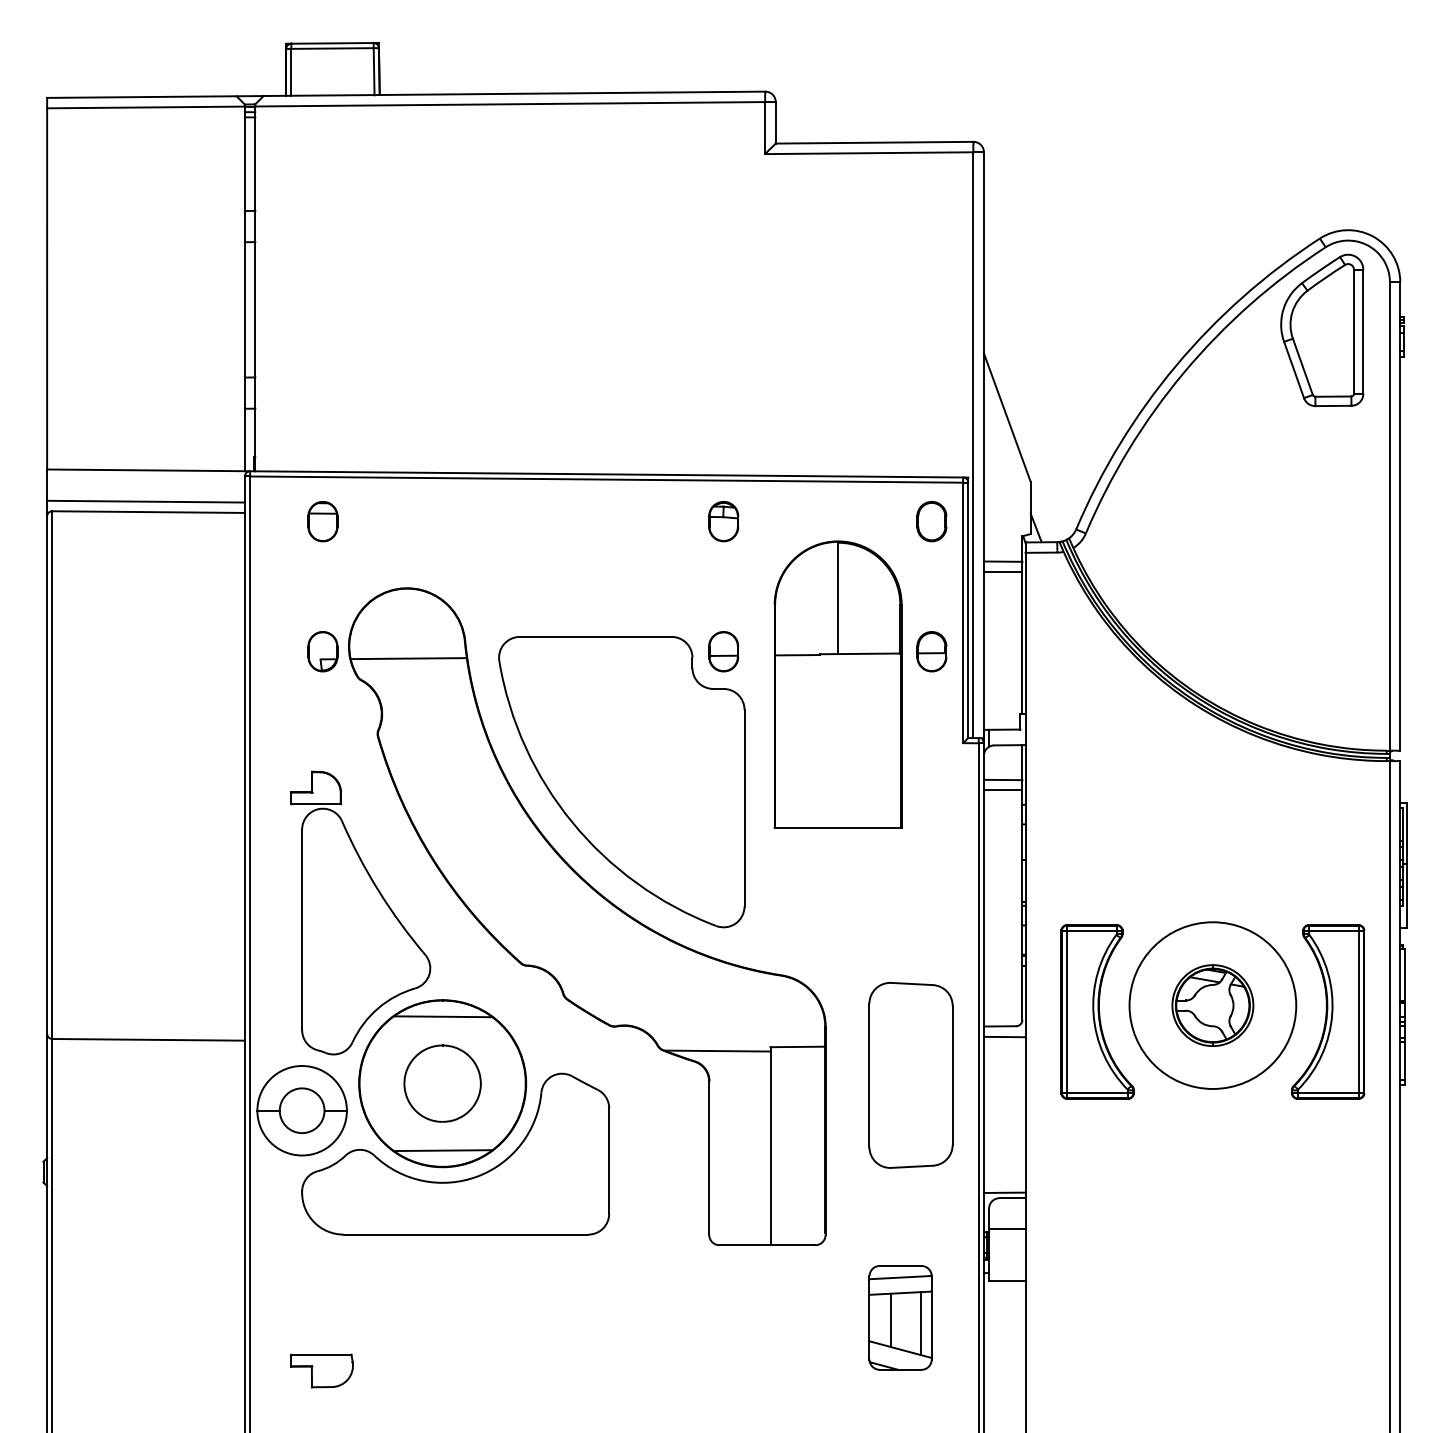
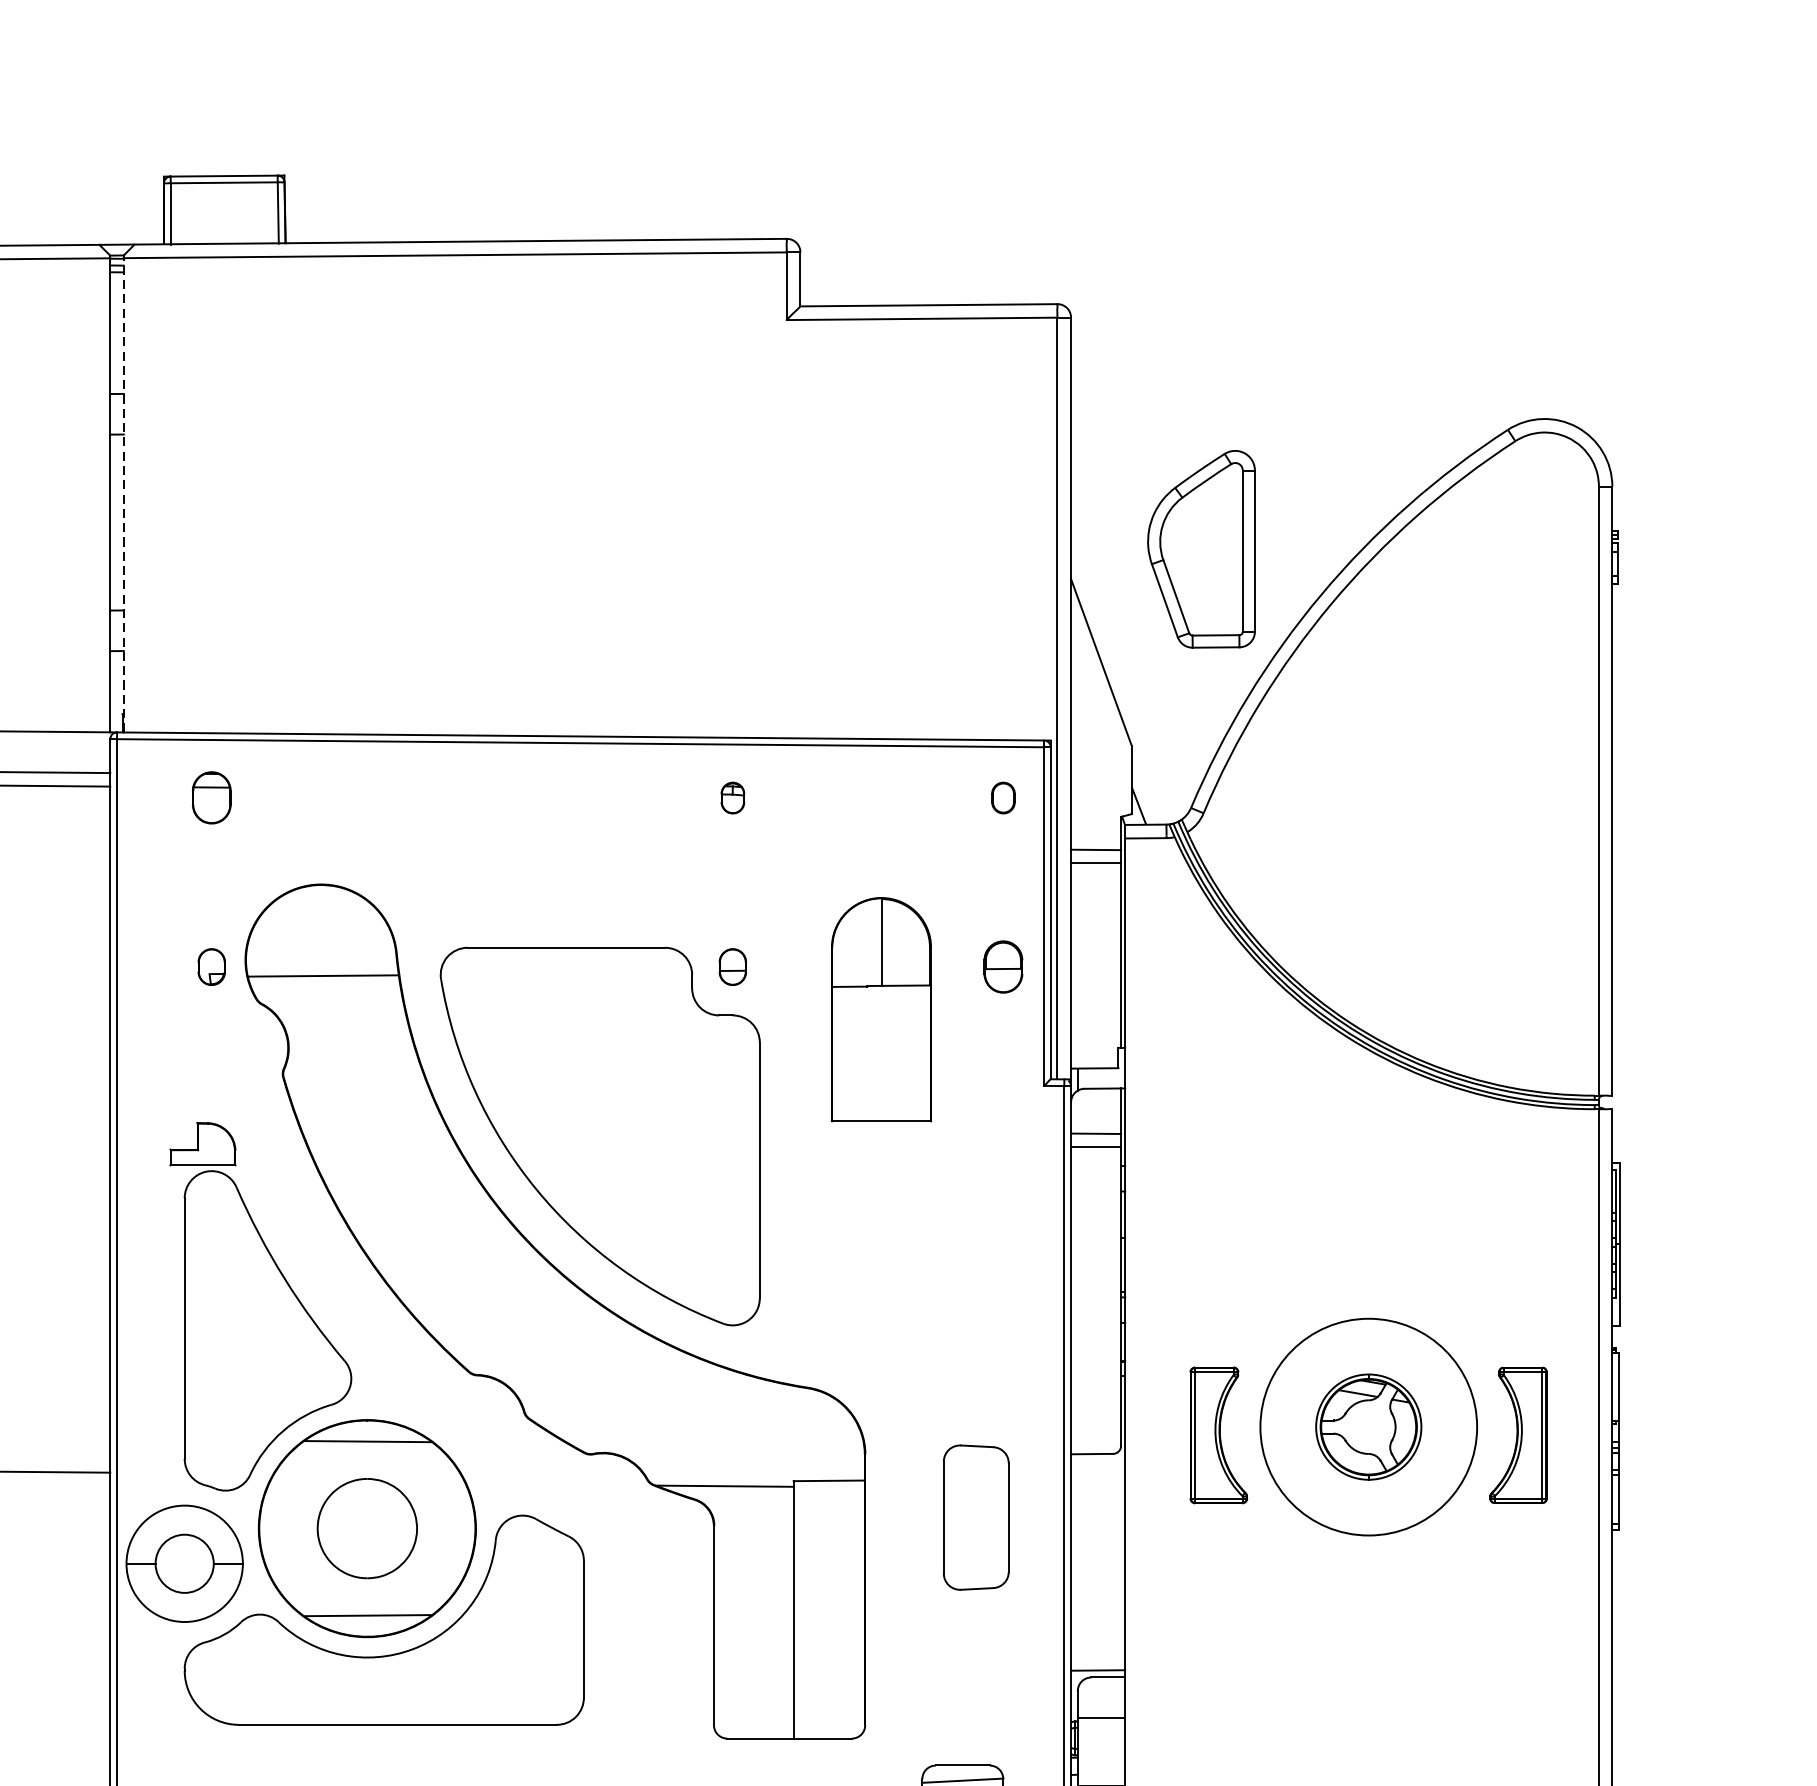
line: (255, 287) -> (124, 493), solid -> dashed
part: (1322, 330) -> (1201, 549), moved
part: (723, 521) -> (732, 797), size x0.6
part: (931, 521) -> (1002, 797), size x0.6
part: (322, 651) -> (211, 966), size x0.7
part: (723, 651) -> (732, 966), size x0.7
part: (837, 684) -> (880, 1009), size x0.6
part: (1097, 1011) -> (1218, 1434), size x0.6
part: (1327, 1011) -> (1517, 1434), size x0.6
line: (1004, 1036) -> (1097, 1467), removed
part: (910, 1074) -> (975, 1516), size x0.6

